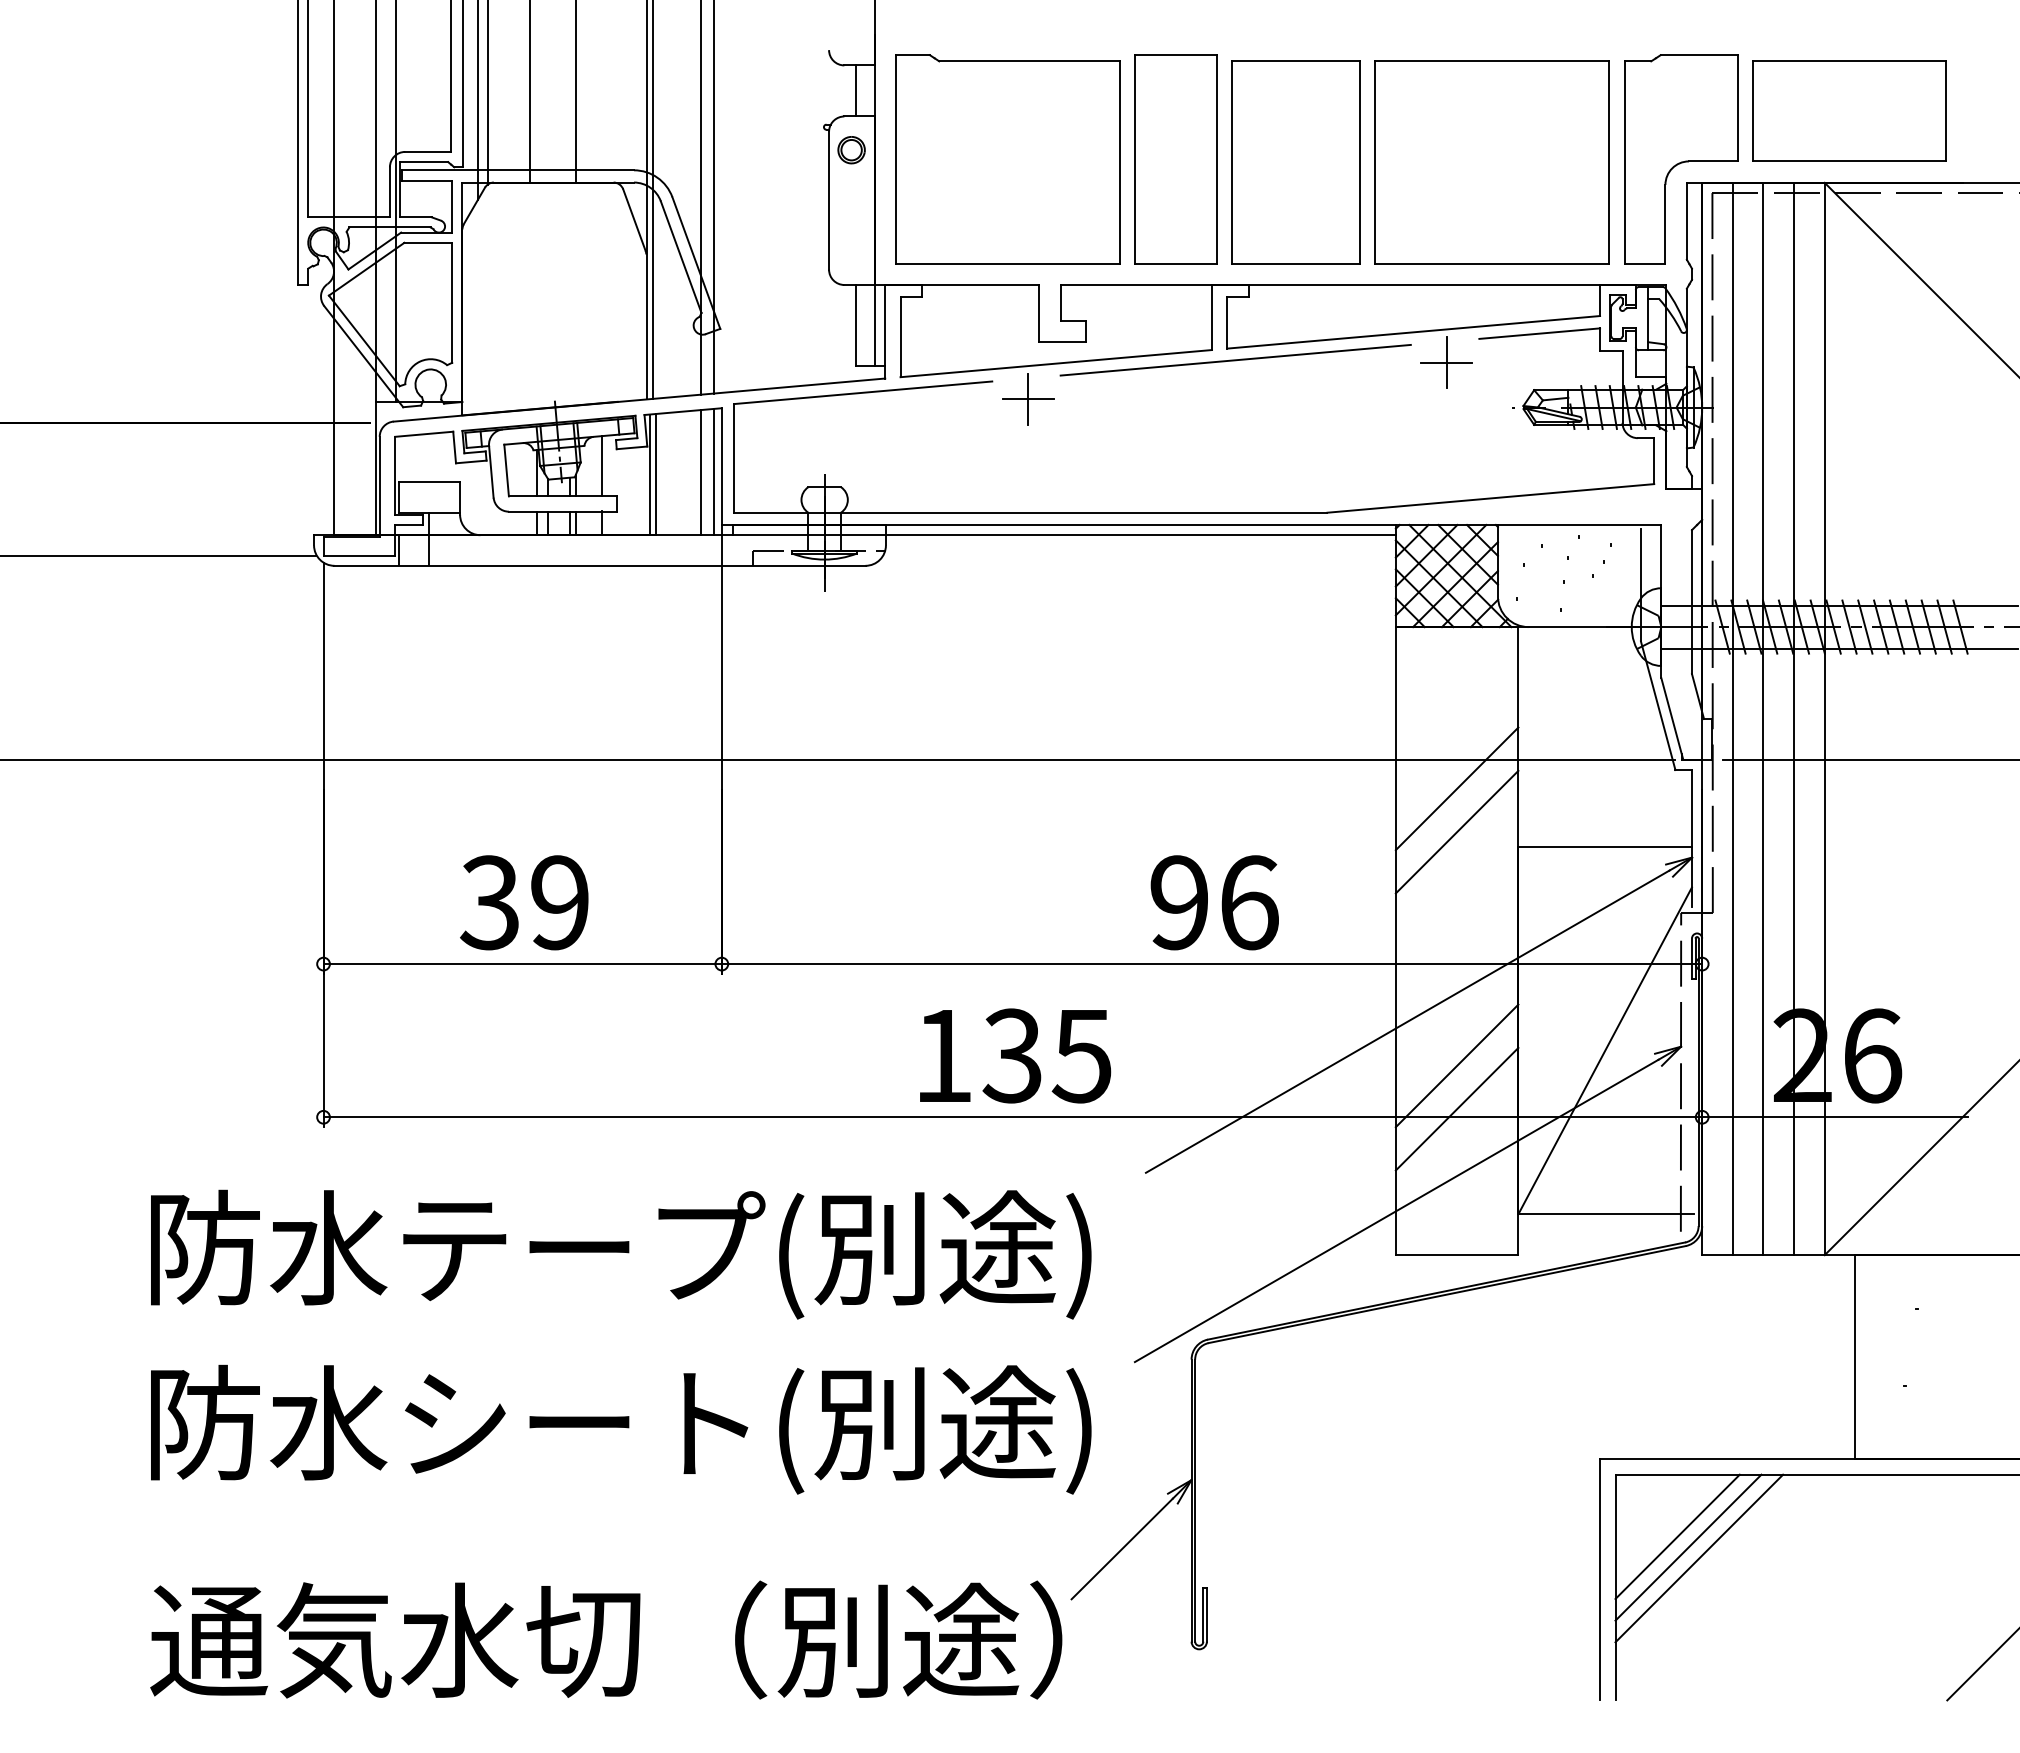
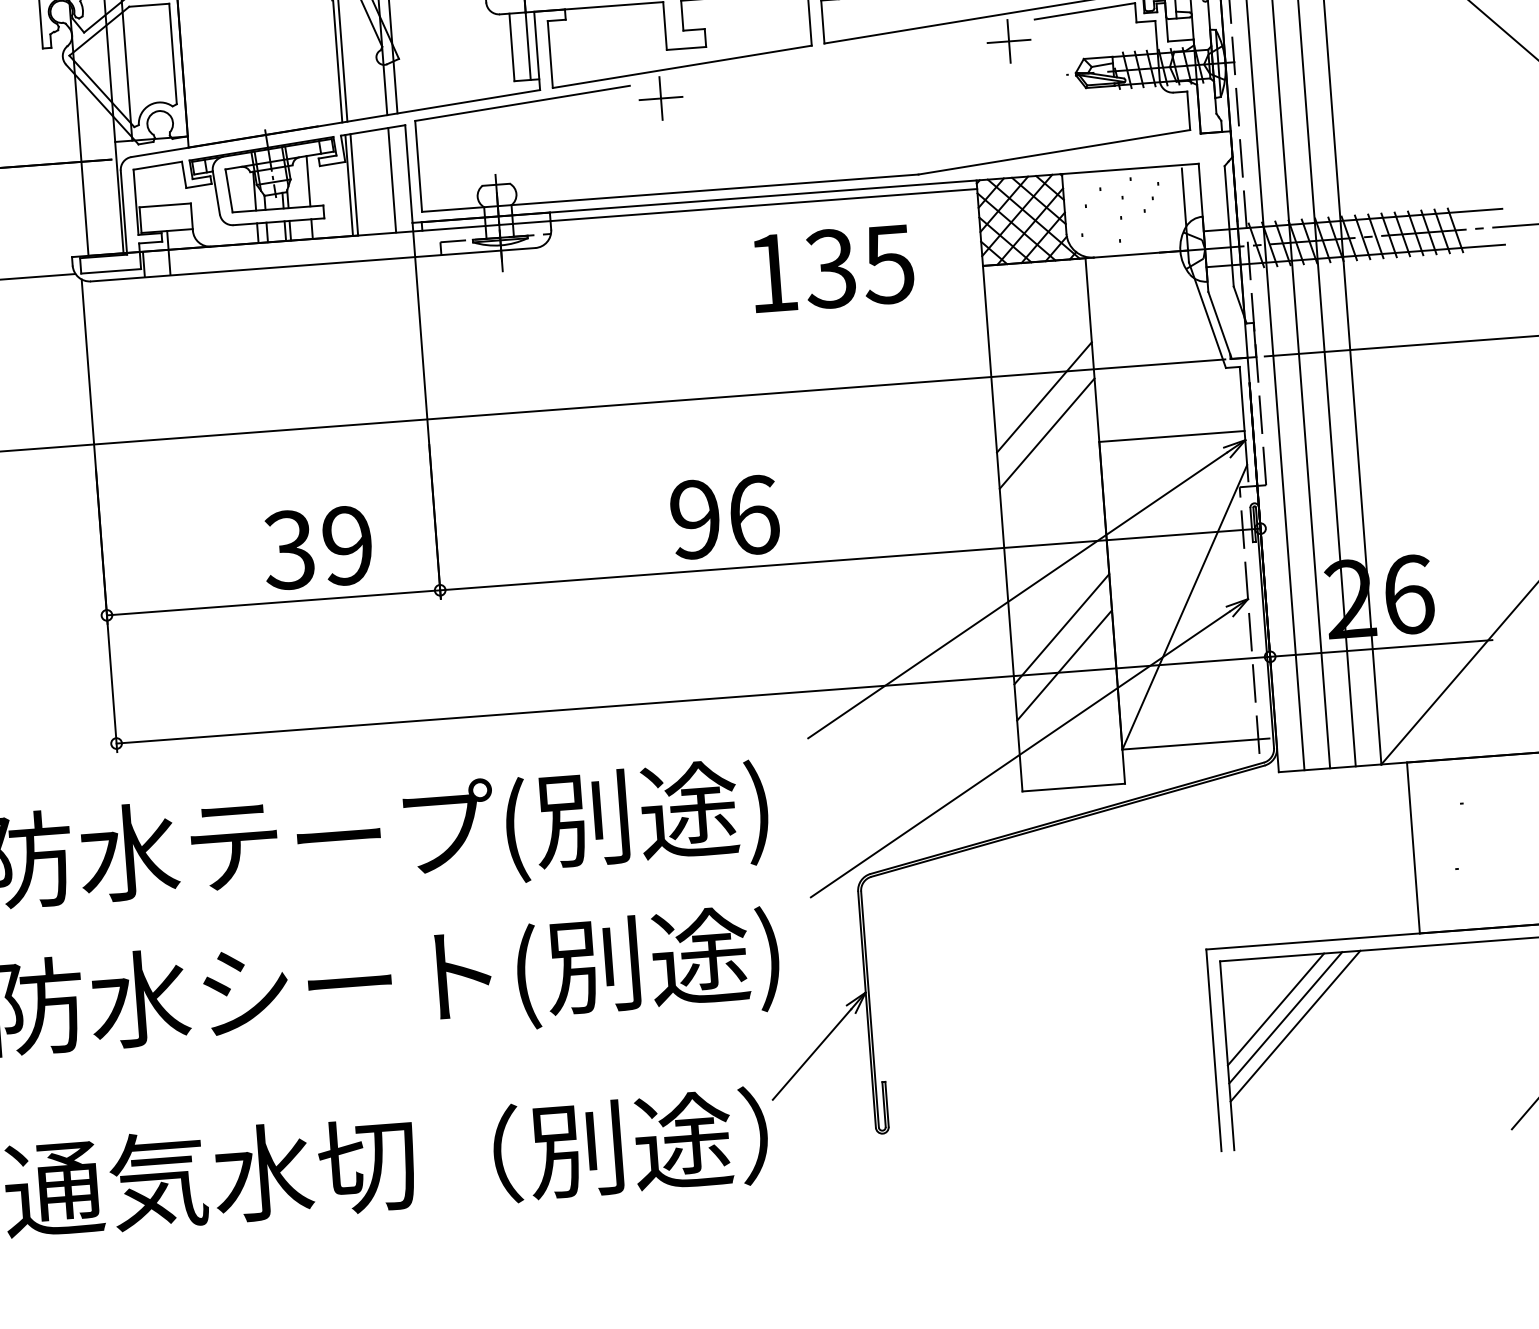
line: (1235, 360) -> (832, 52), removed
line: (713, 472) -> (402, 179), removed
text: (524, 902) -> (318, 547), moved
text: (1214, 902) -> (724, 517), moved
text: (1015, 1055) -> (833, 268), moved

